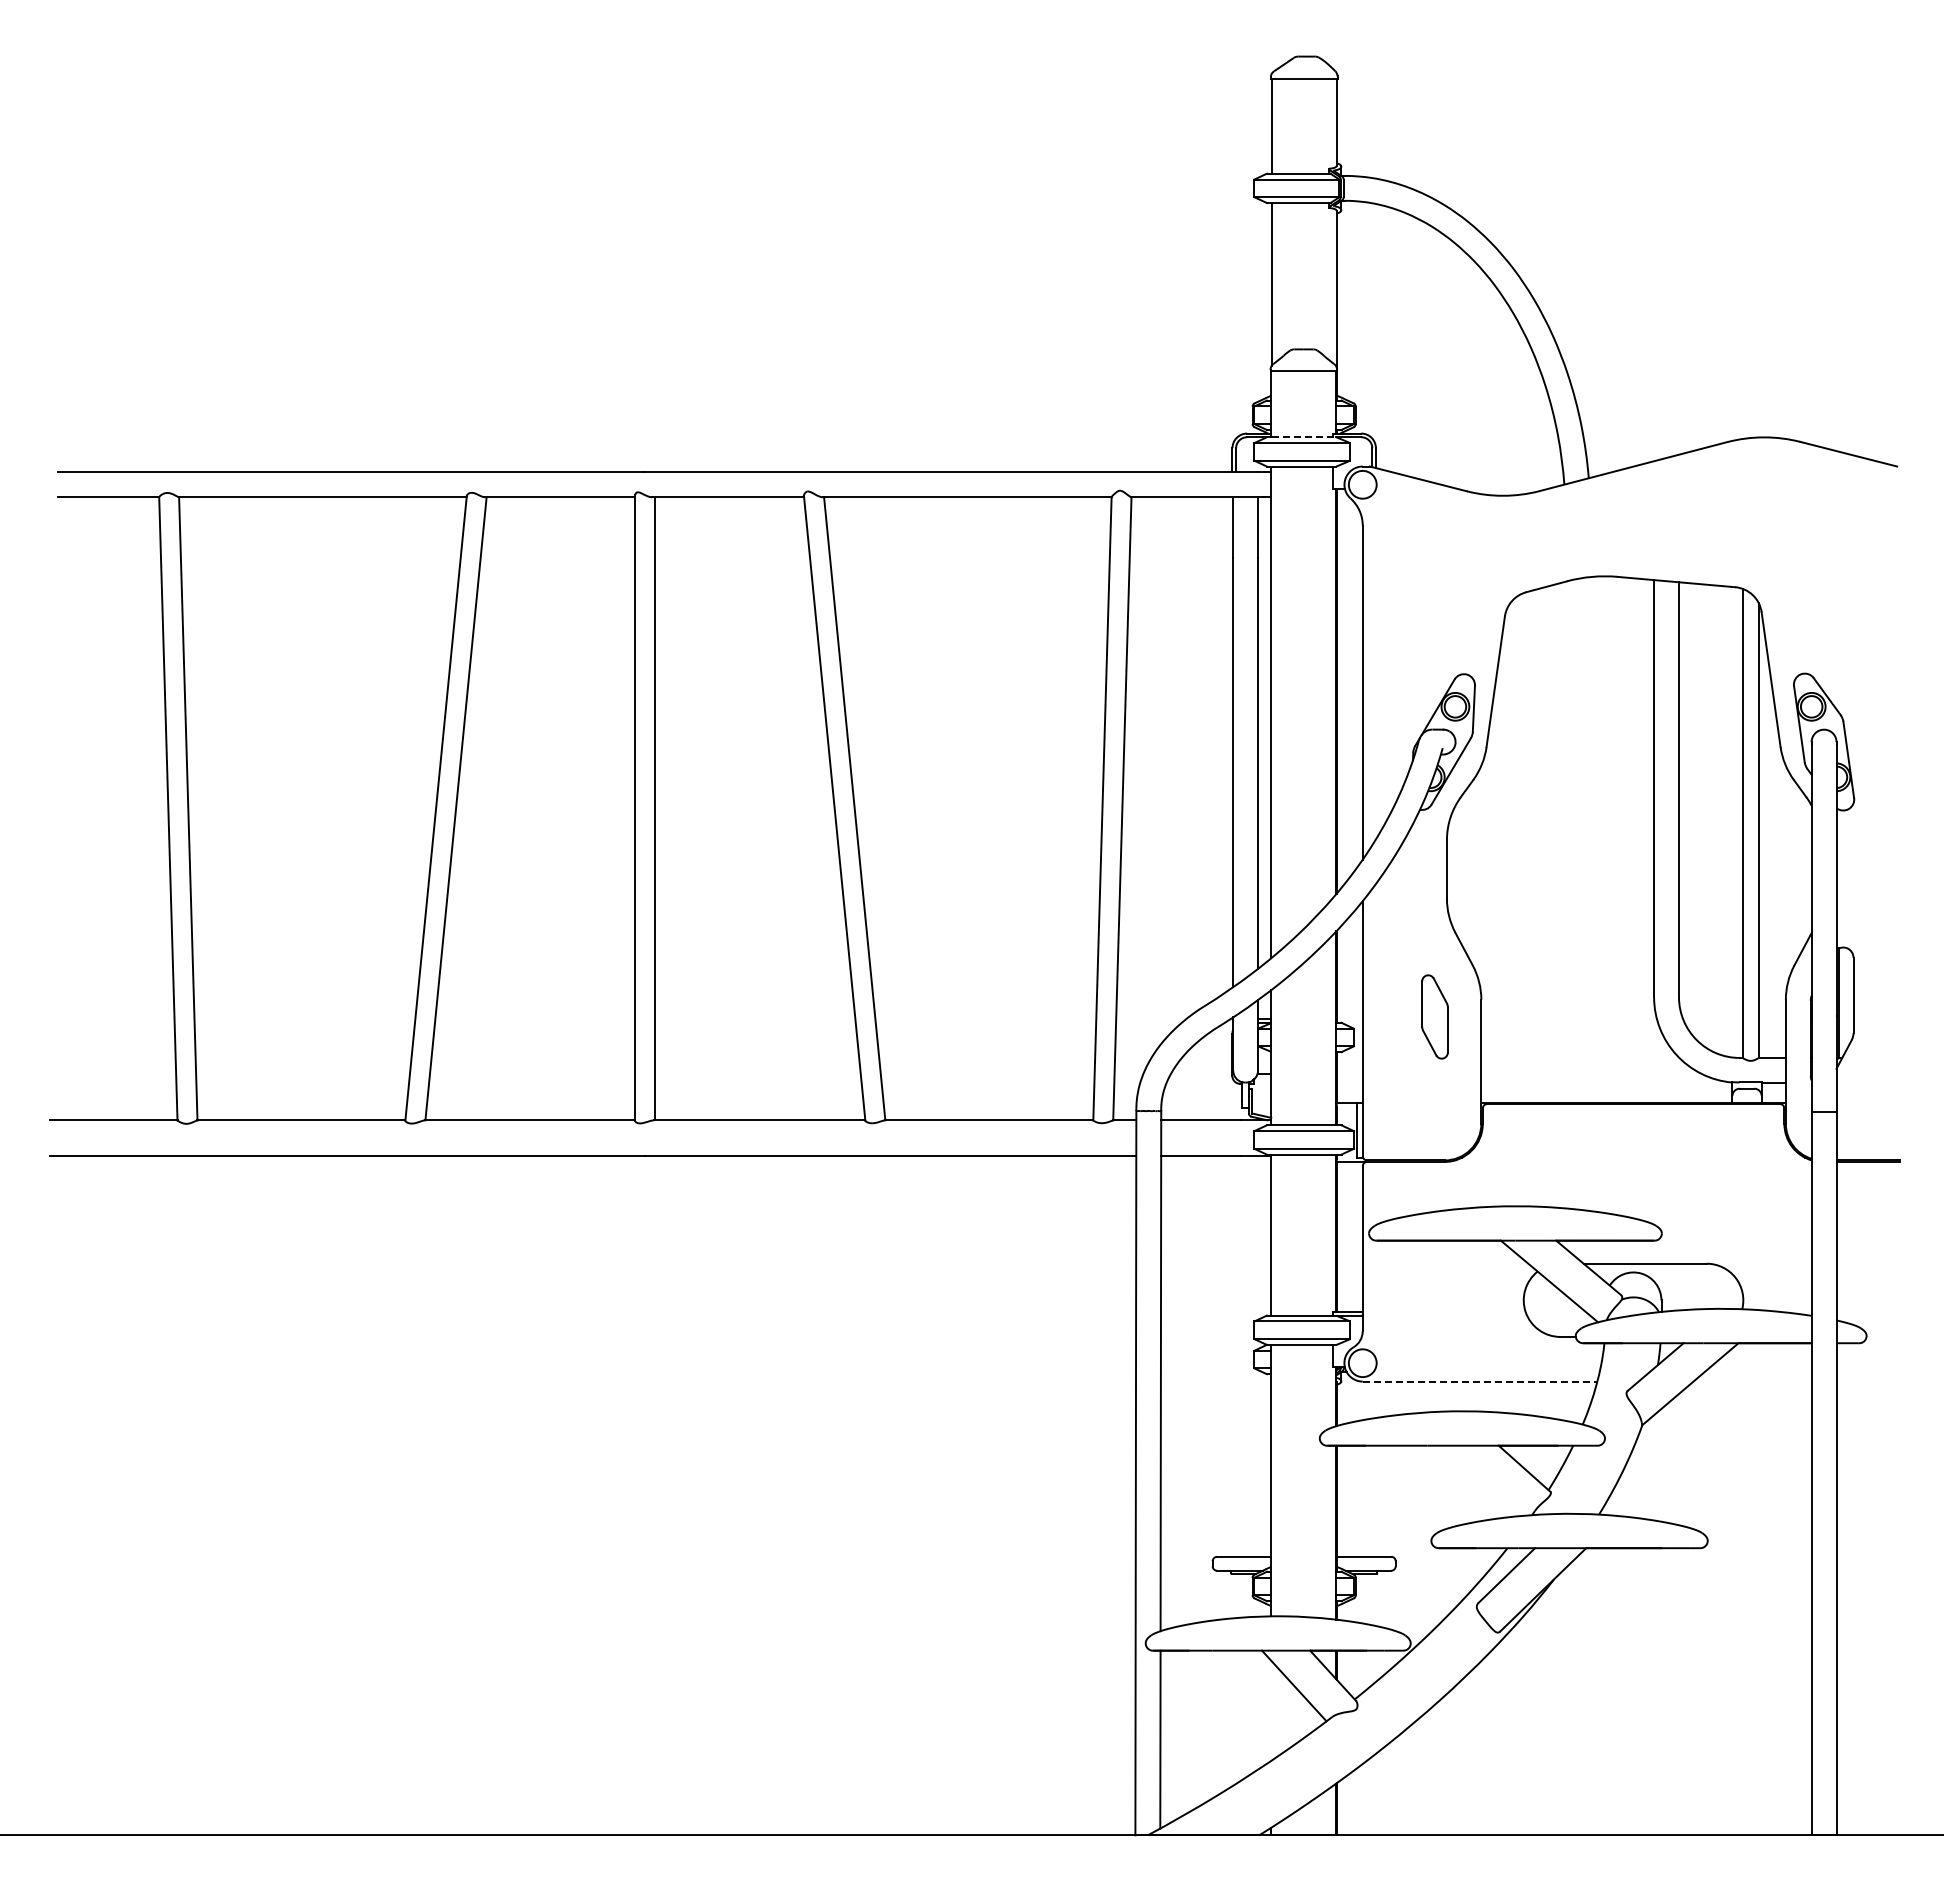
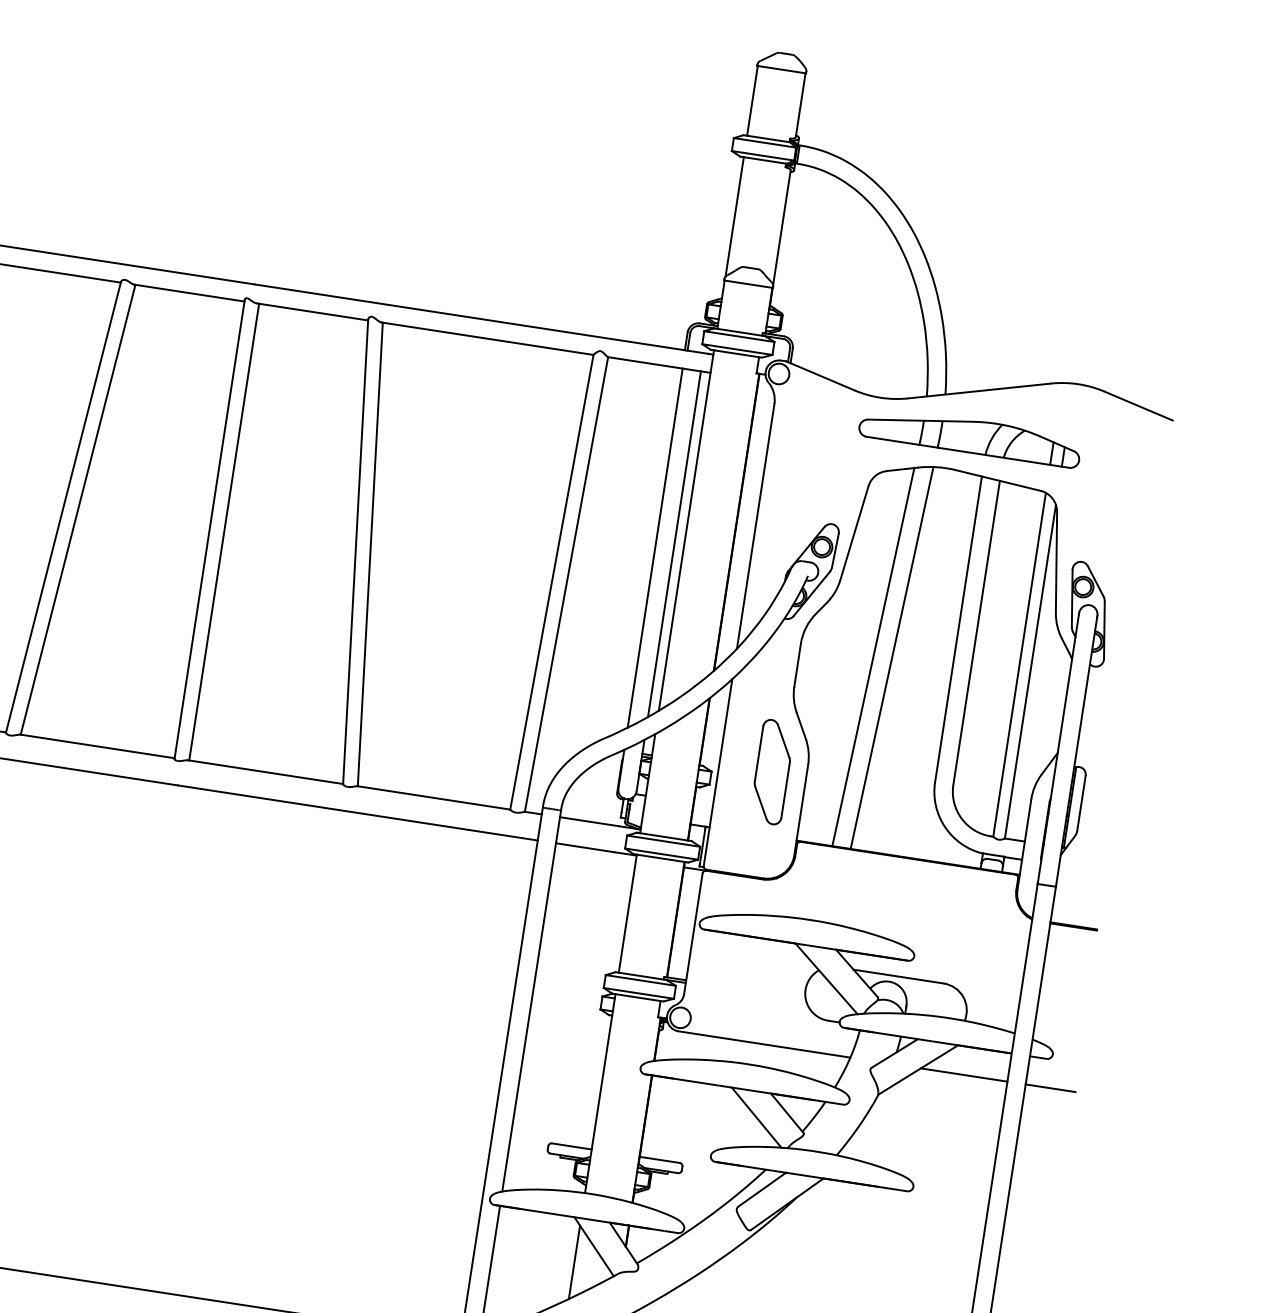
line: (1304, 437) -> (741, 332), dashed -> solid
part: (1630, 528) -> (970, 436), added
line: (1571, 840) -> (892, 658), added
line: (1546, 842) -> (873, 656), added
part: (1434, 1016) -> (771, 771), size x1.67
line: (1480, 1381) -> (764, 1044), dashed -> solid
line: (1752, 1381) -> (964, 1074), added
line: (1870, 1381) -> (1050, 1088), added
line: (1484, 1480) -> (756, 1117), added
line: (1271, 1710) -> (574, 1262), added

